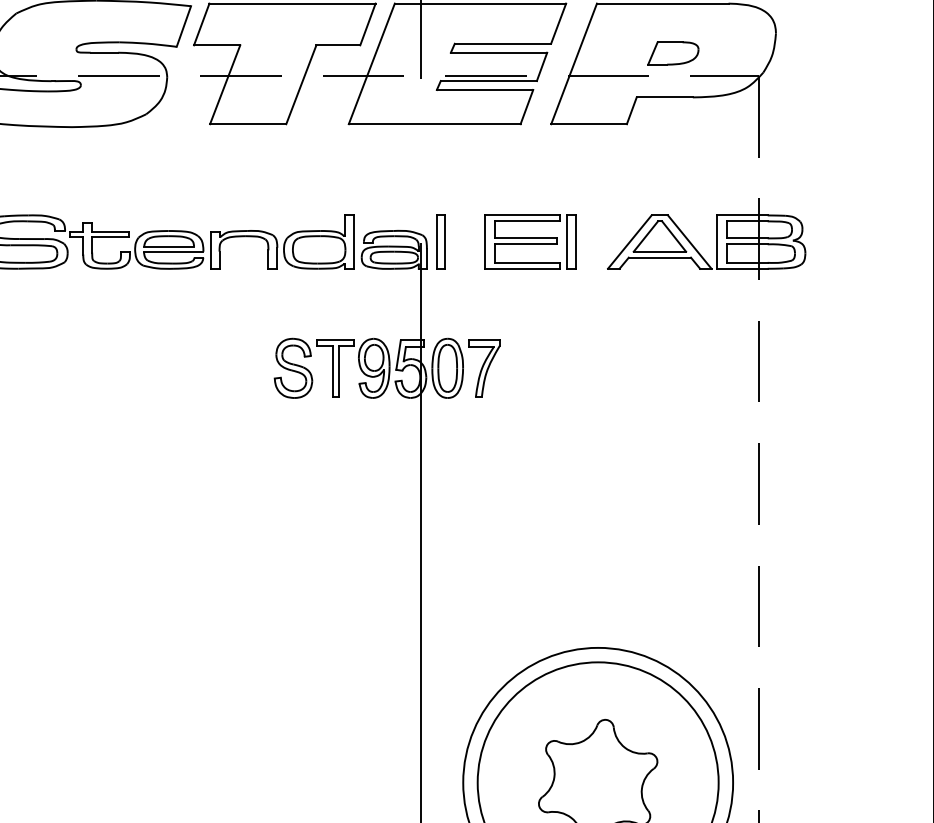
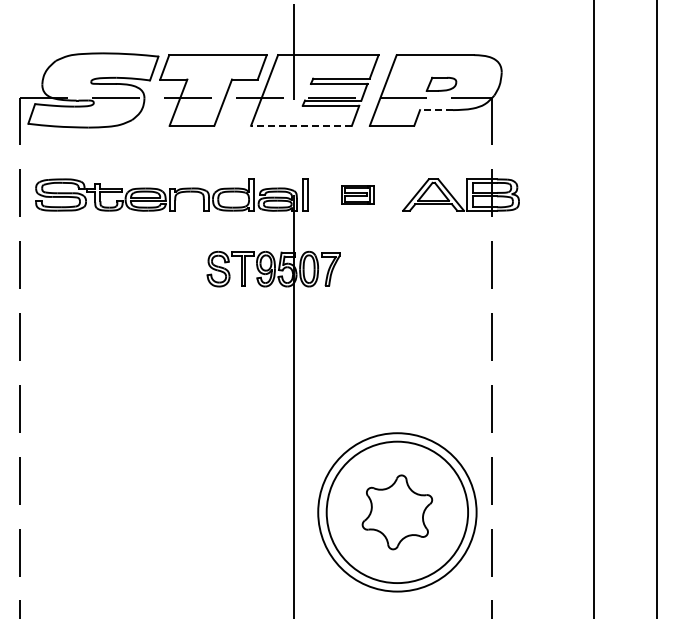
line: (664, 98) -> (436, 110), solid -> dashed
line: (433, 123) -> (300, 125), solid -> dashed
part: (530, 241) -> (357, 194), size x0.6

